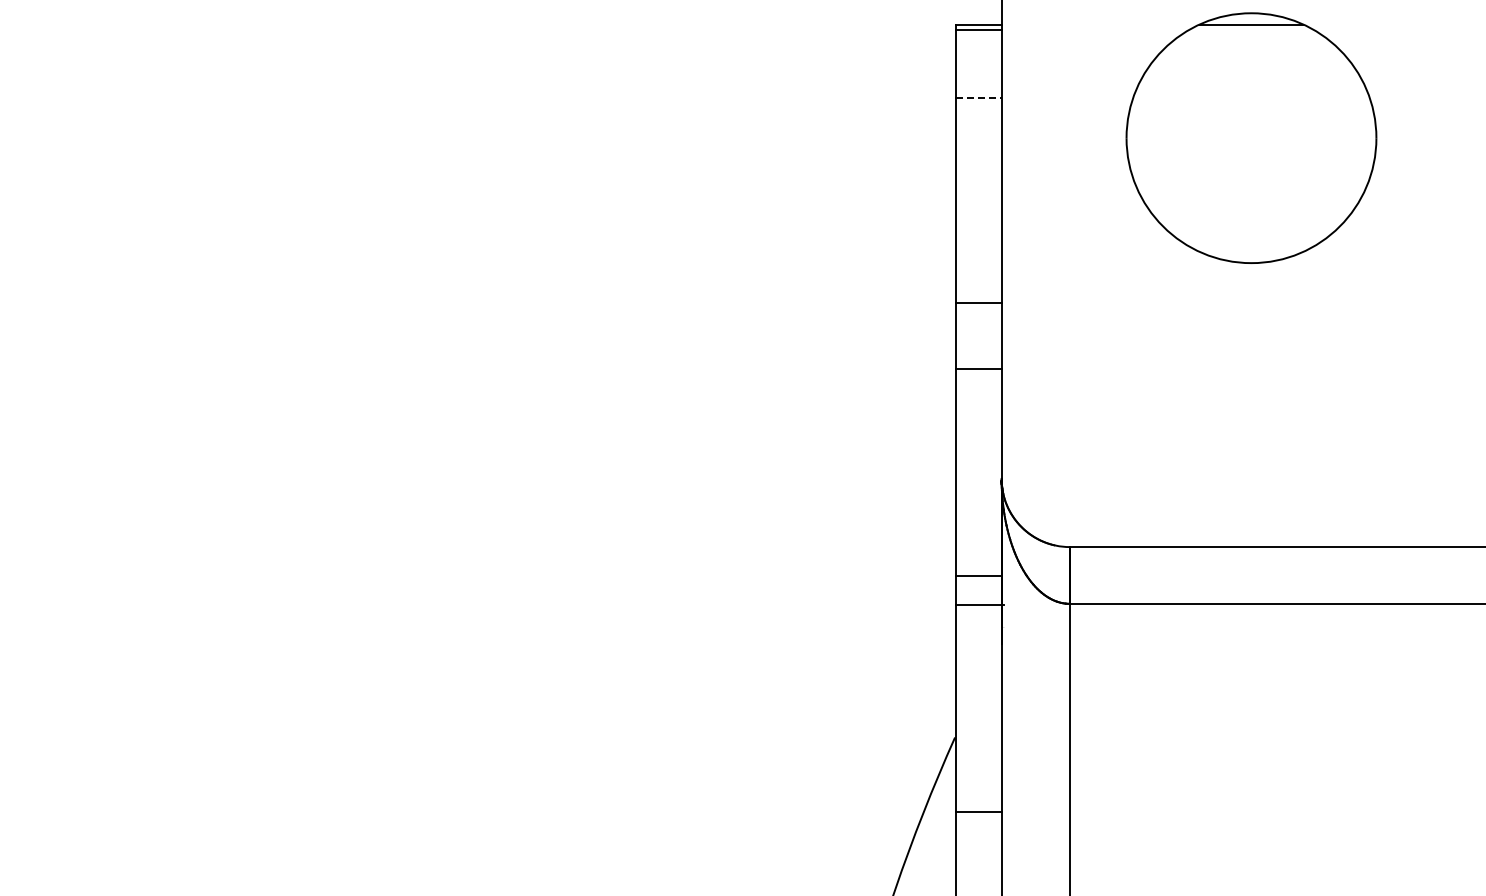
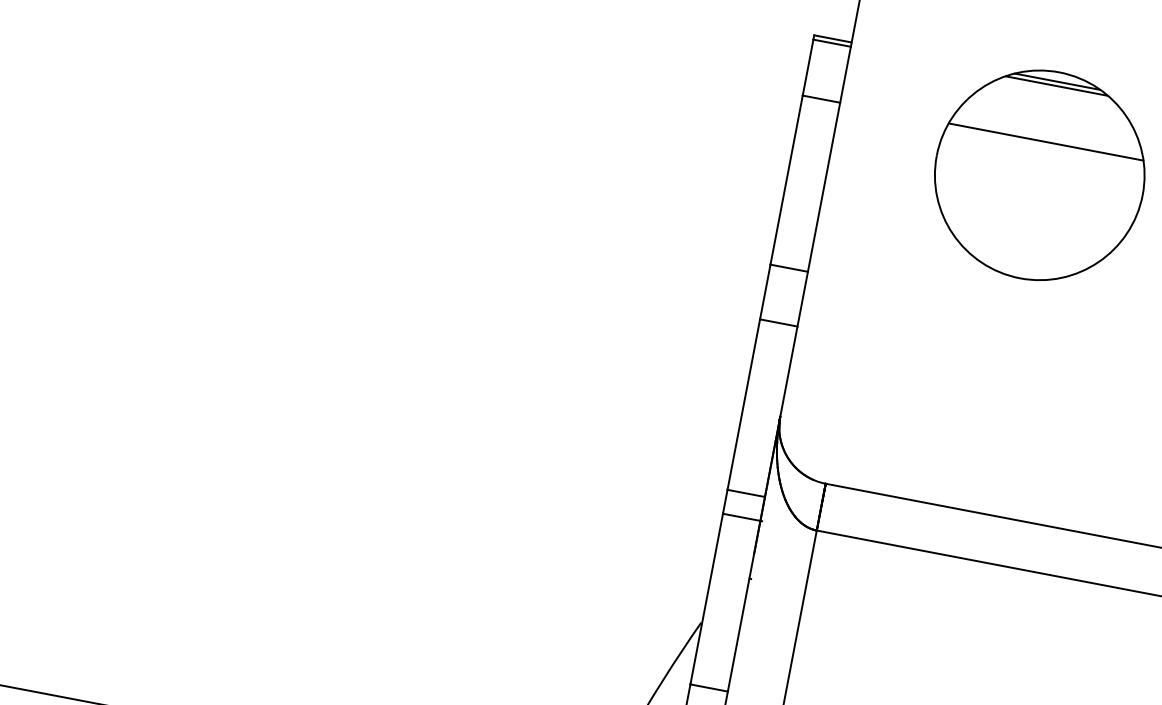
line: (1251, 29) -> (1056, 85), added
line: (978, 97) -> (821, 98), dashed -> solid
line: (1251, 97) -> (1046, 141), added

